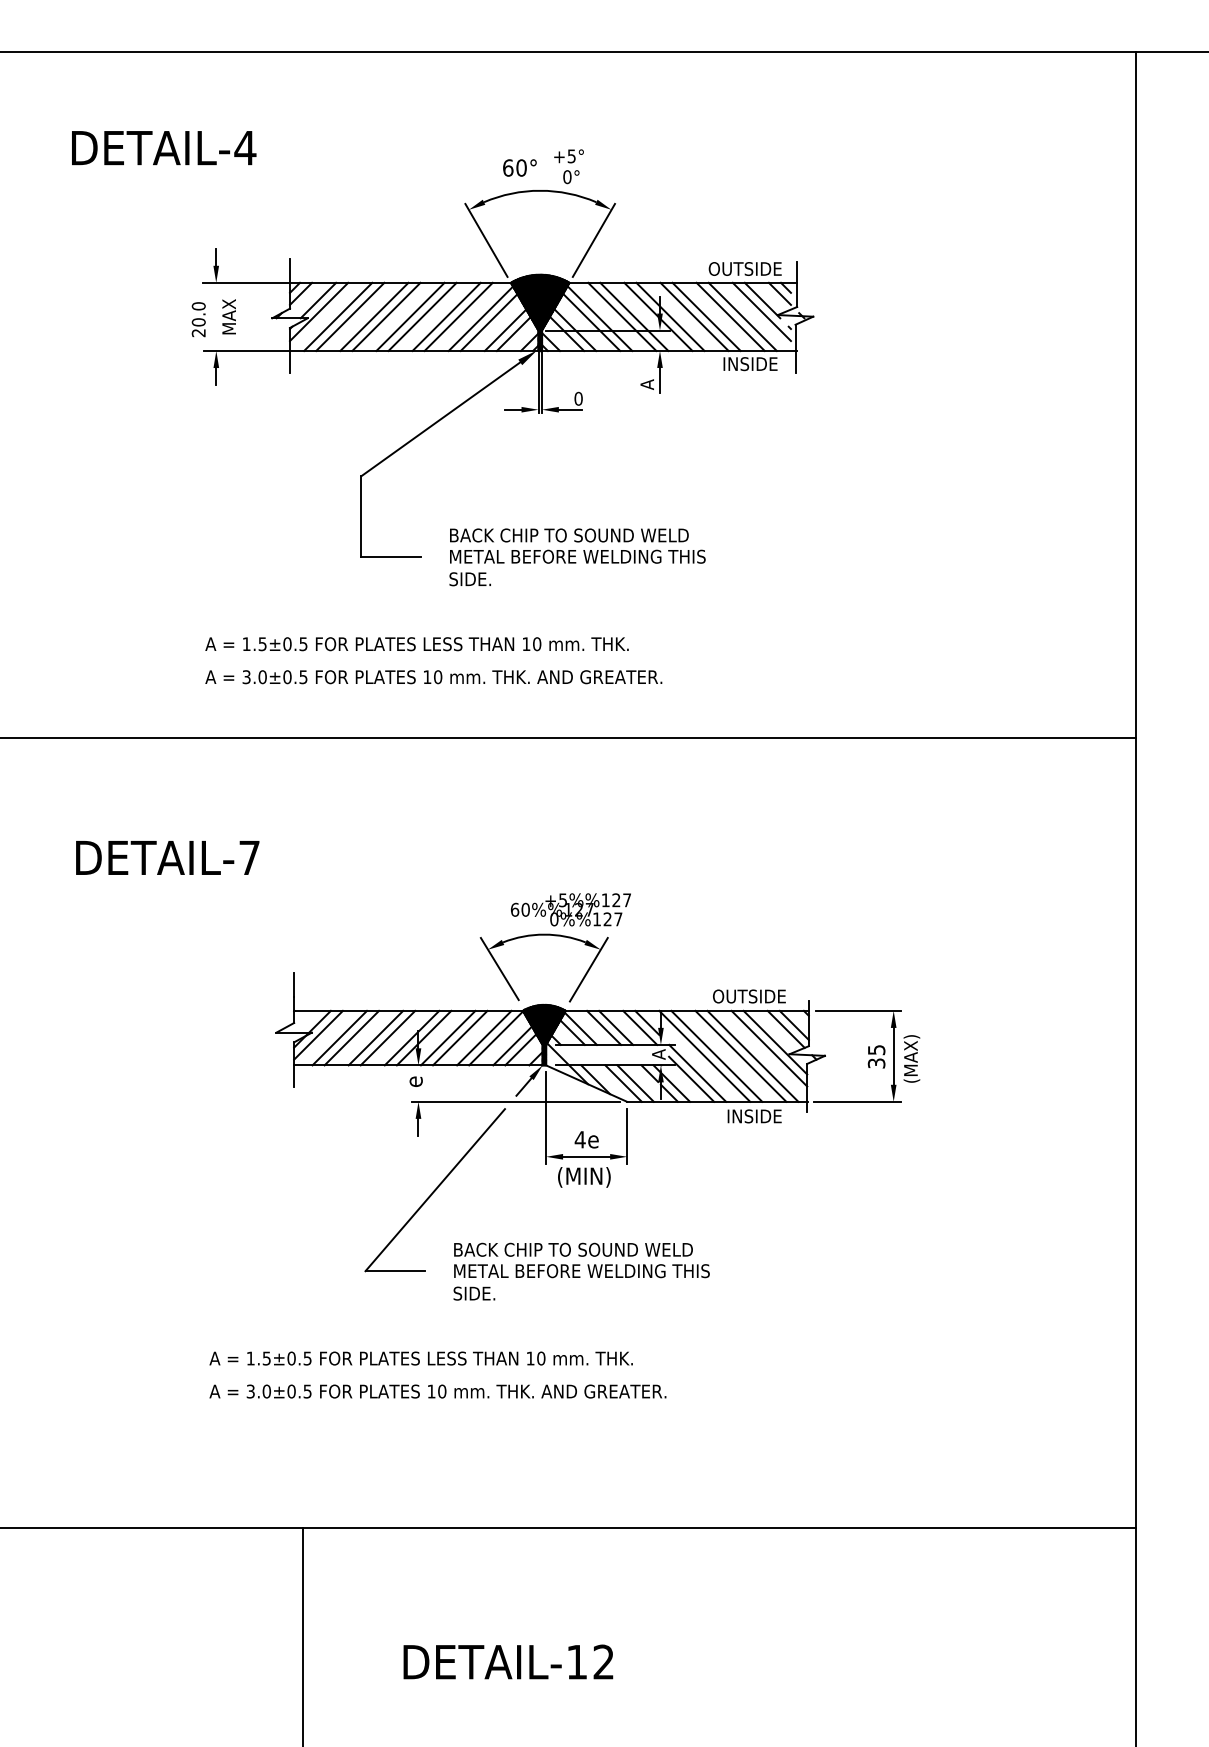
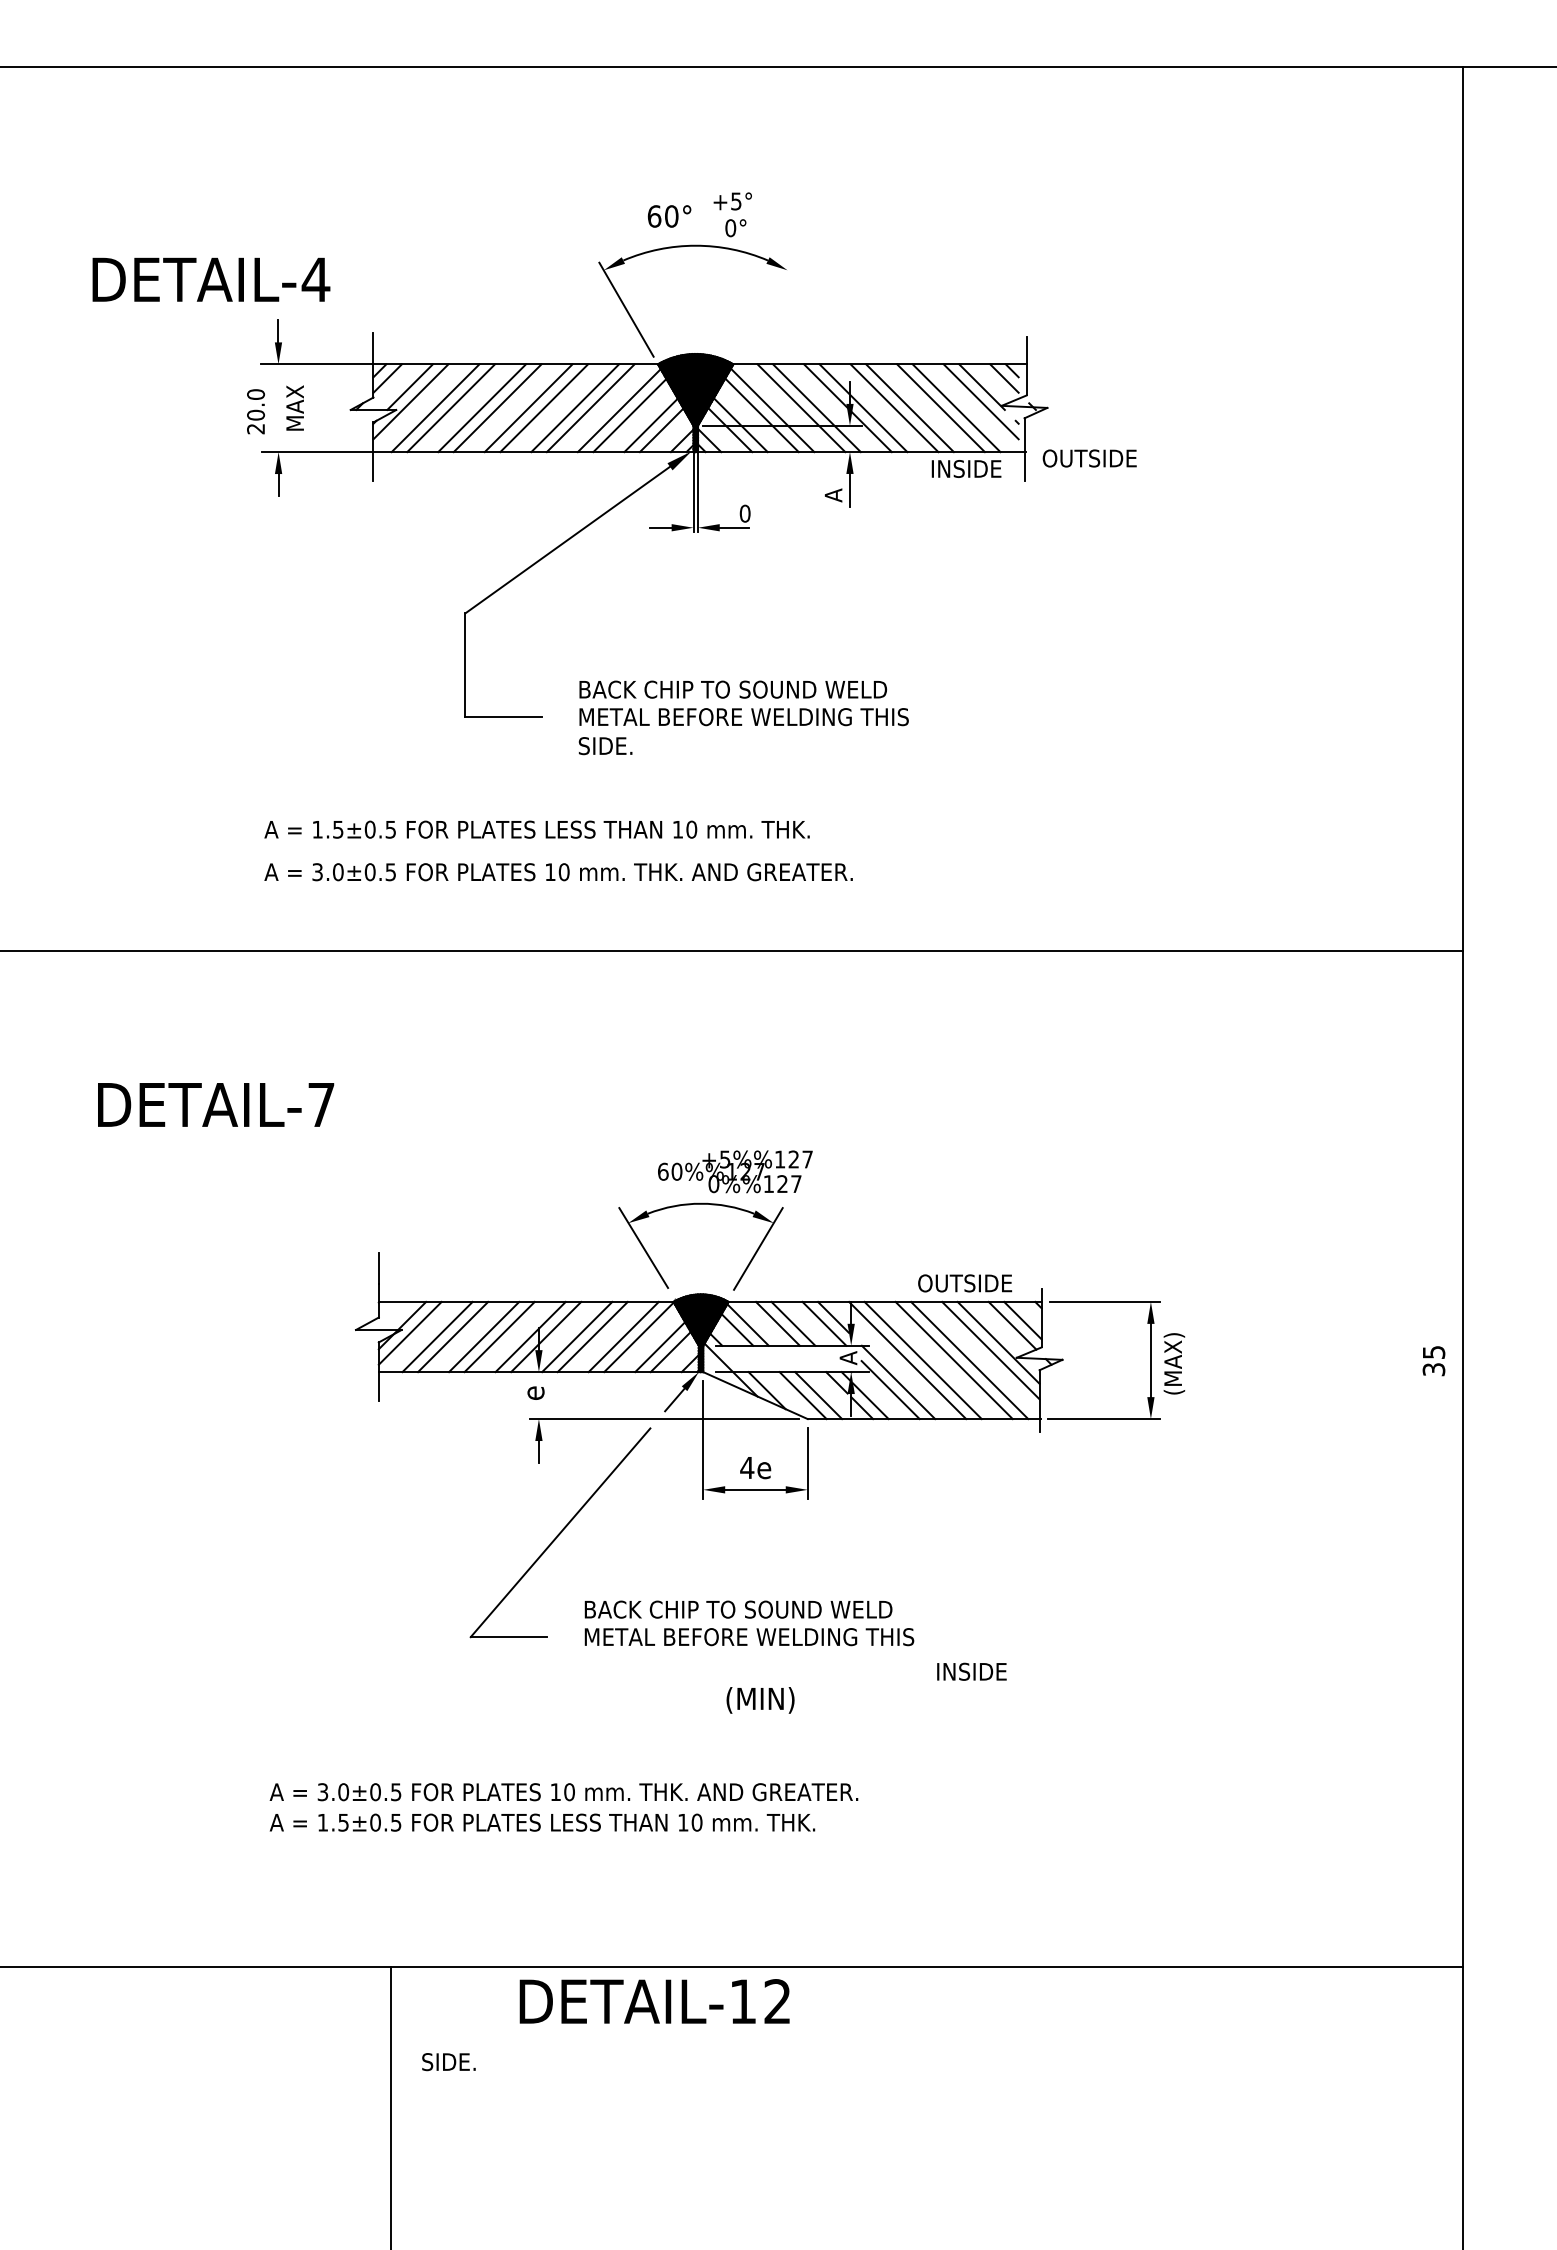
text: (164, 147) -> (211, 279), moved
line: (593, 240) -> (764, 309), removed
text: (745, 268) -> (1089, 458), moved
text: (876, 1057) -> (1433, 1361), moved
text: (754, 1116) -> (971, 1671), moved
text: (584, 1177) -> (760, 1700), moved
text: (474, 1293) -> (448, 2062), moved
text: (421, 1358) -> (542, 1822), moved
text: (508, 1662) -> (654, 2001), moved

